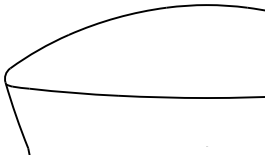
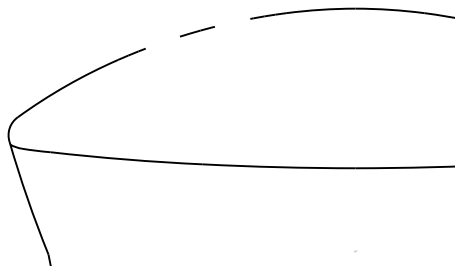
arc: (116, 17) -> (200, 29), solid -> dashed

